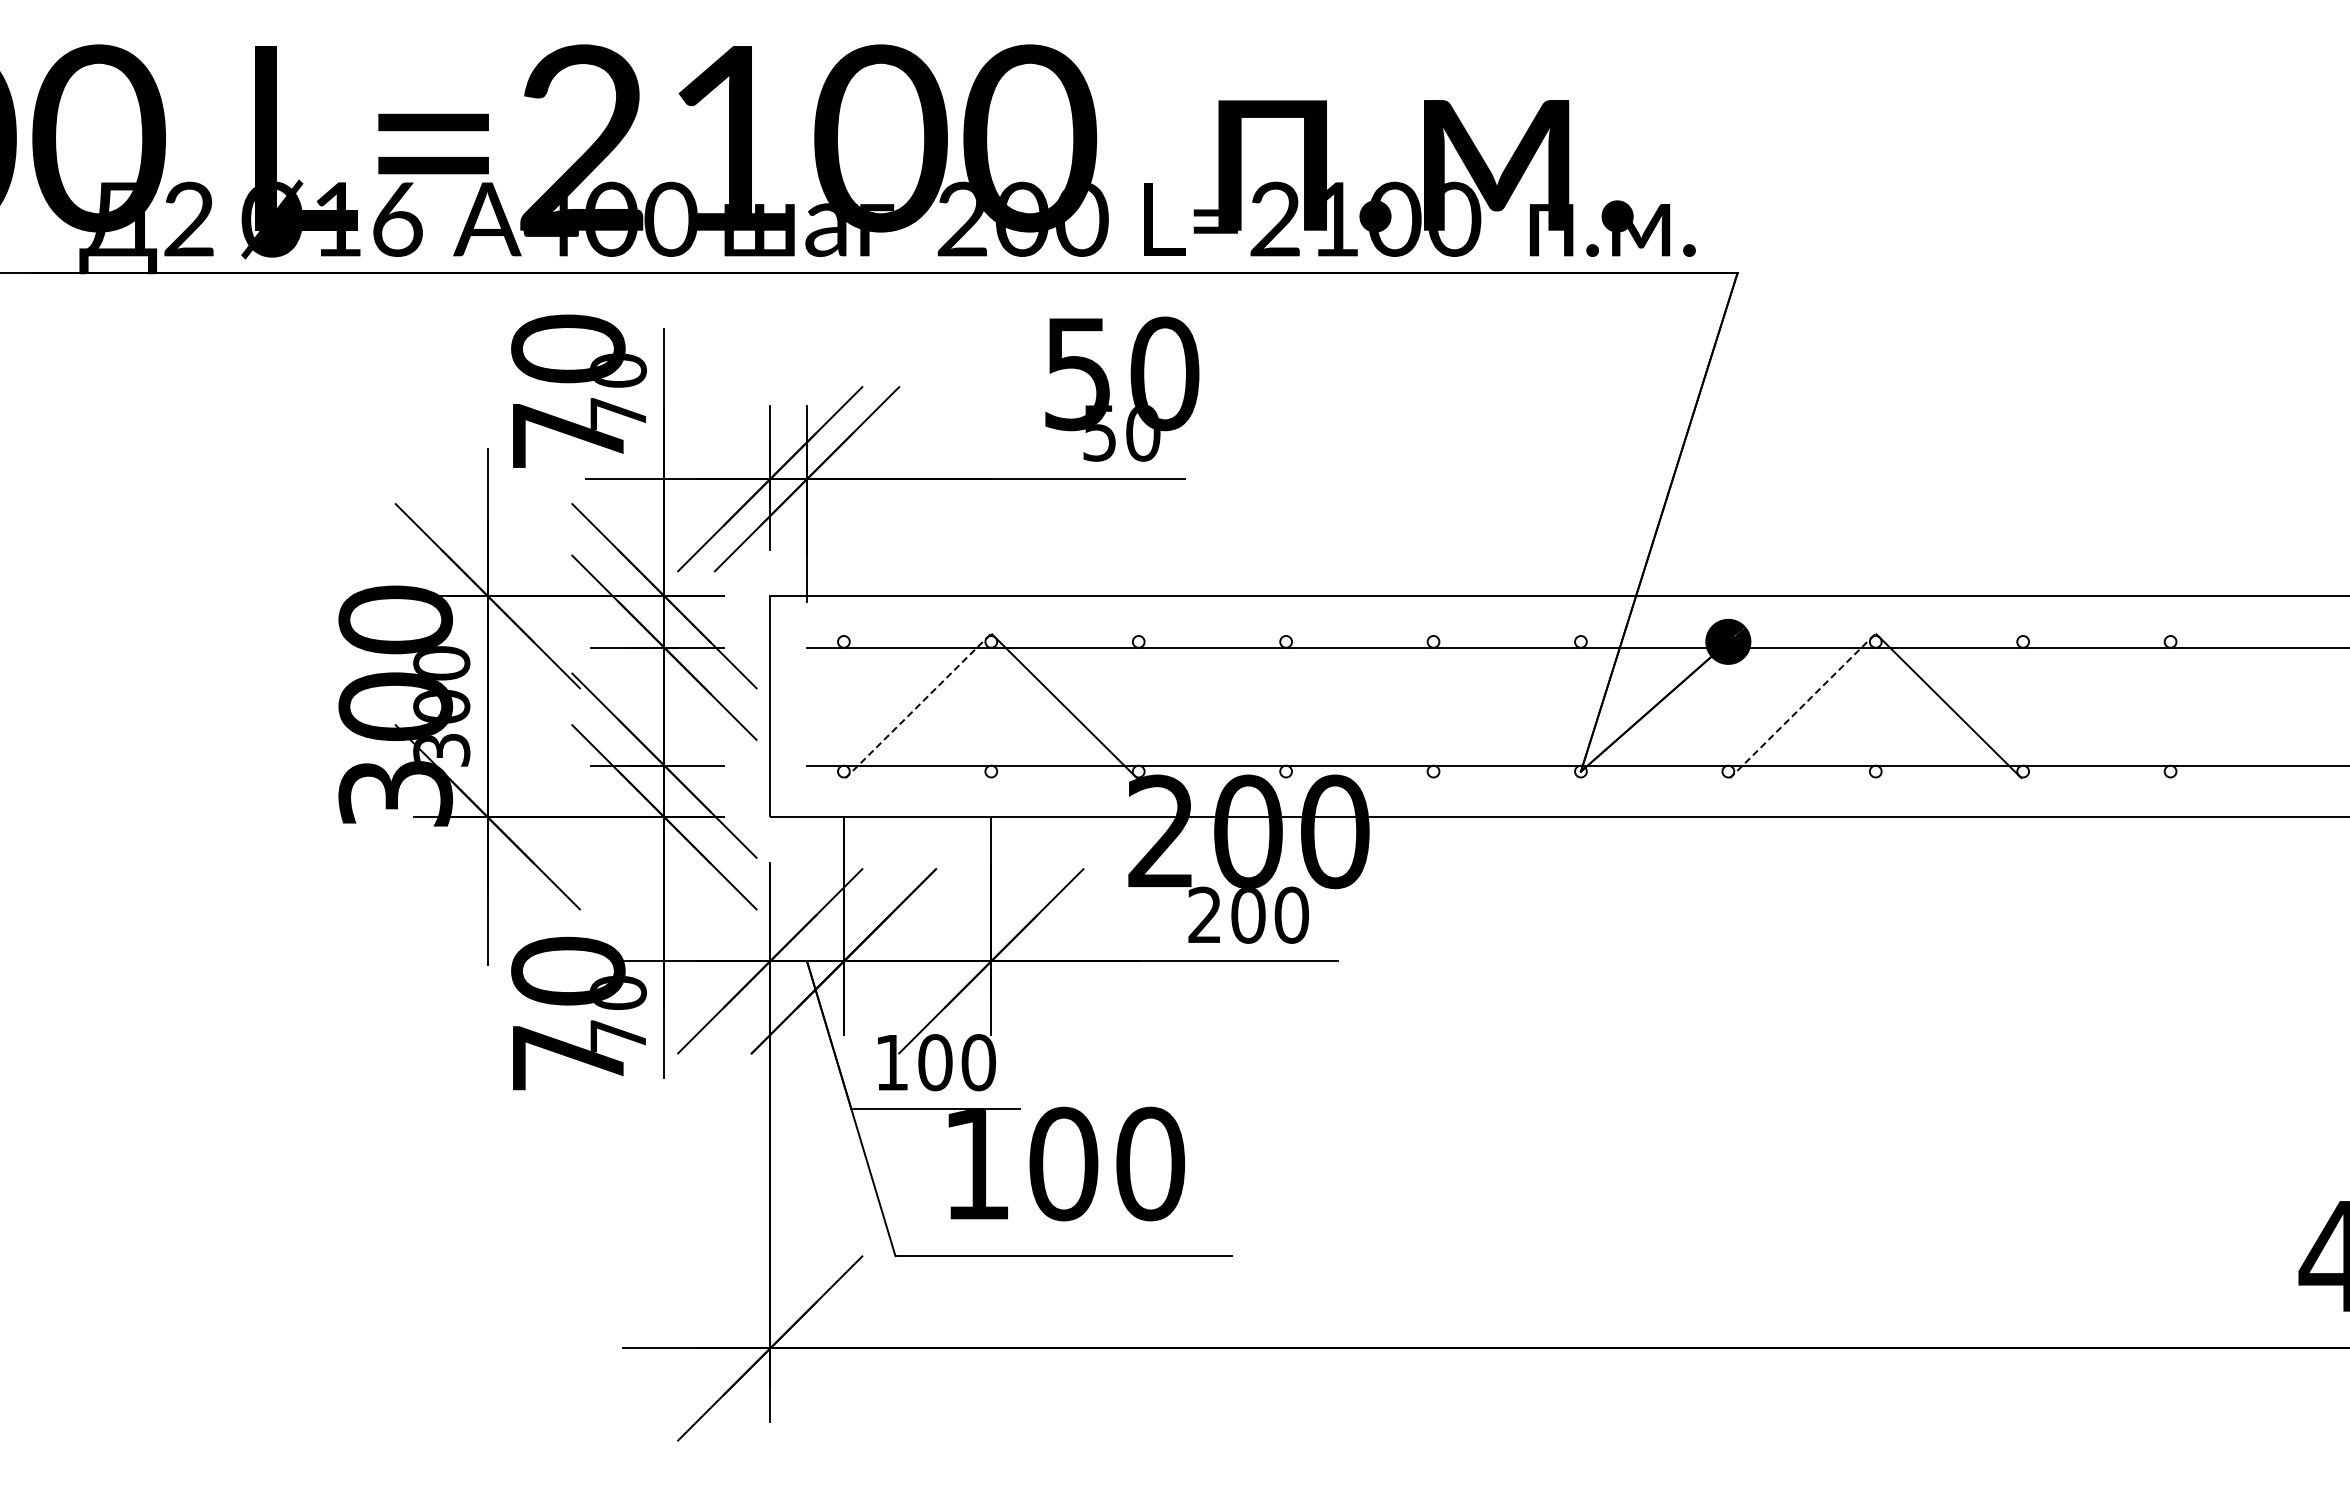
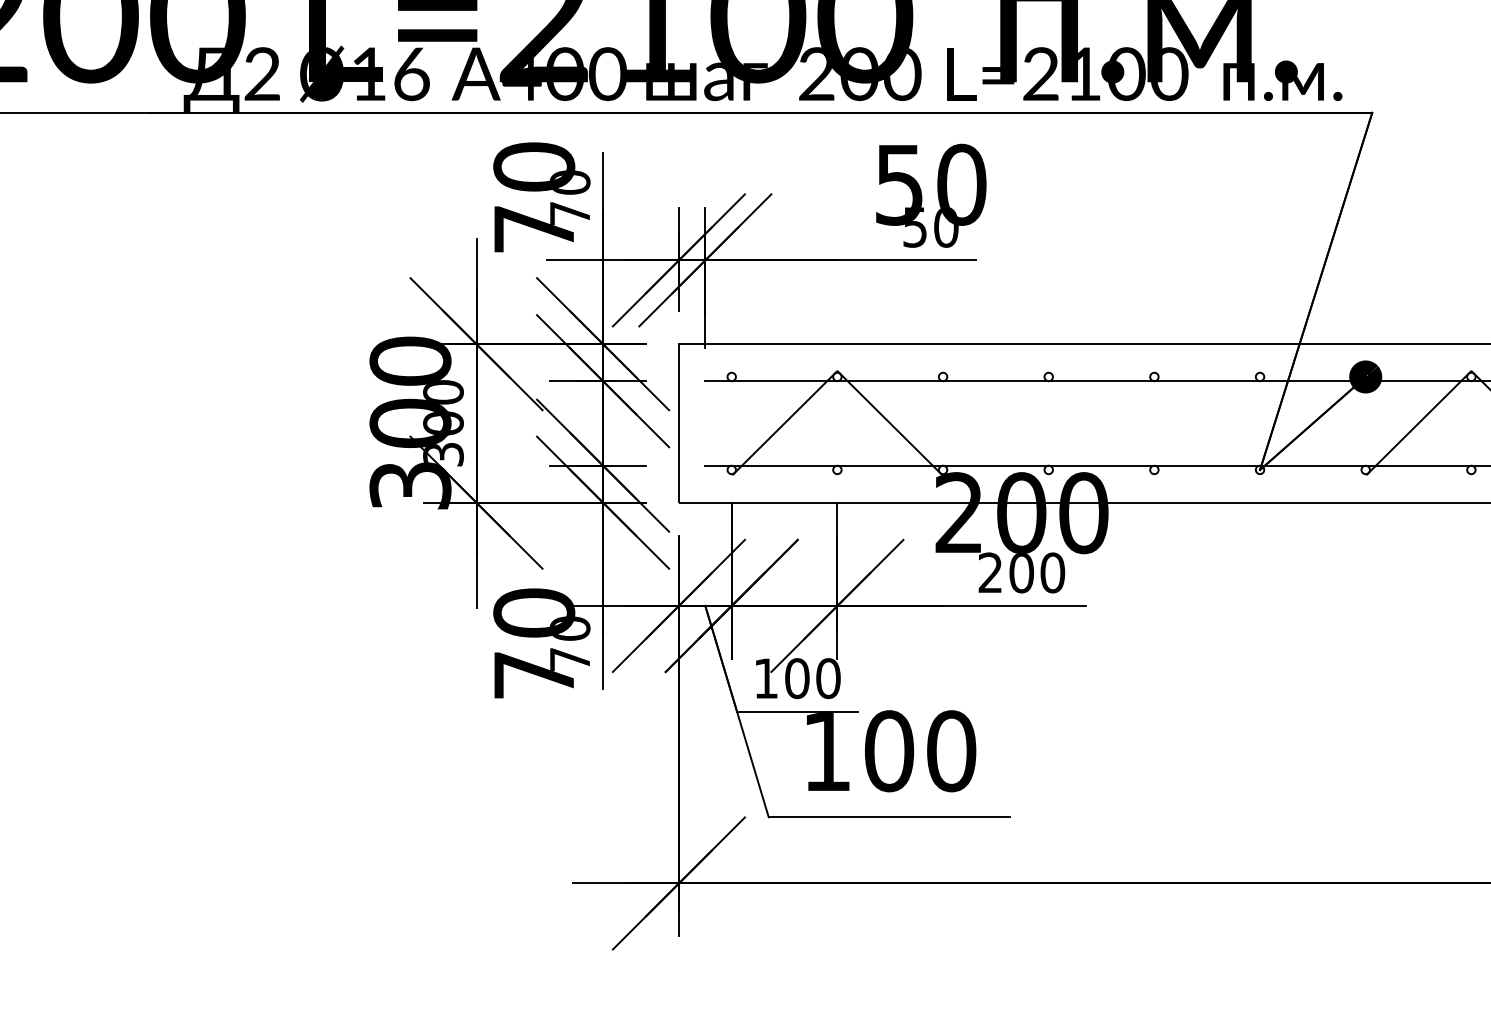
line: (917, 706) -> (784, 423), dashed -> solid
line: (1802, 706) -> (1418, 423), dashed -> solid

